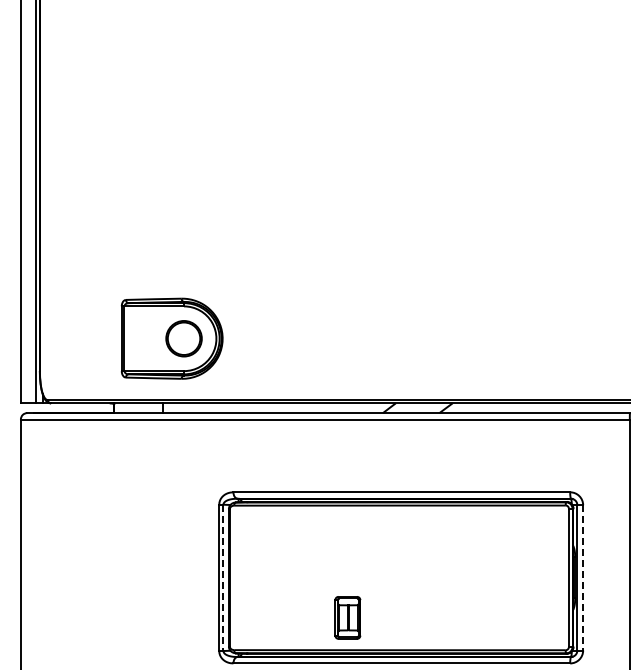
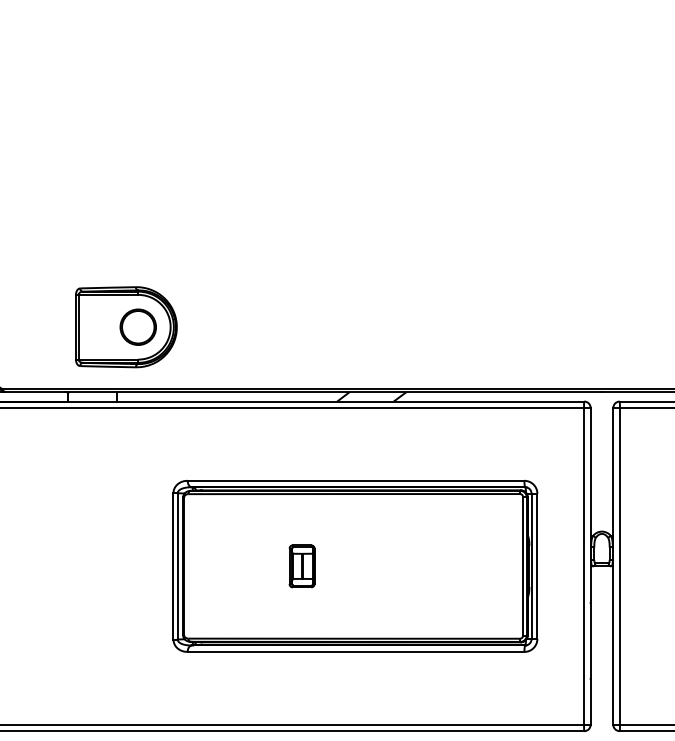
line: (223, 578) -> (177, 566), dashed -> solid
line: (583, 578) -> (537, 566), dashed -> solid
part: (347, 618) -> (301, 566), moved

